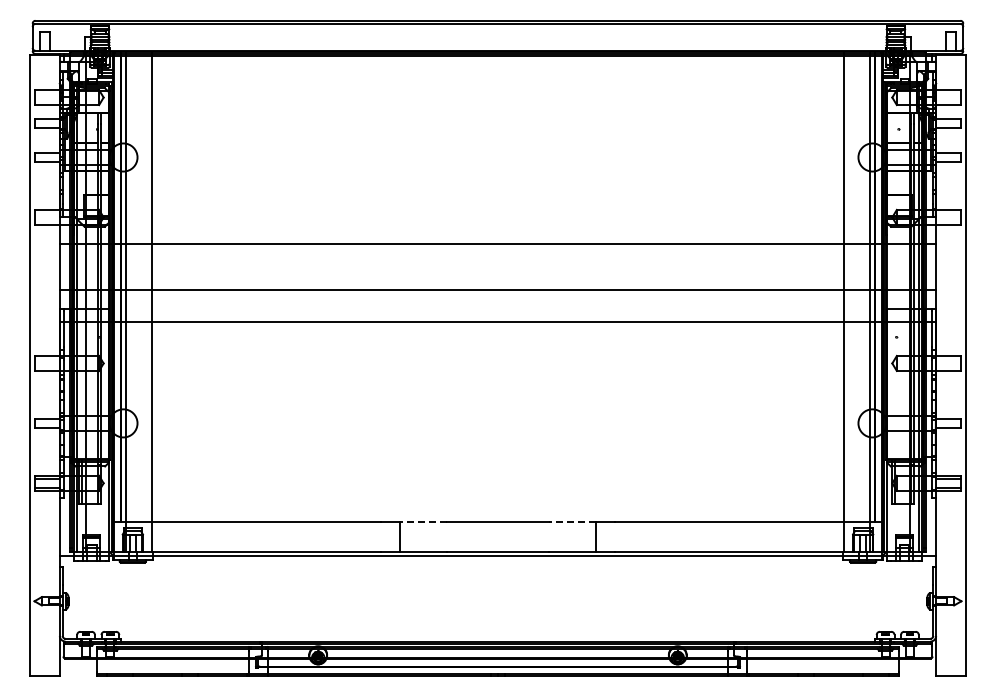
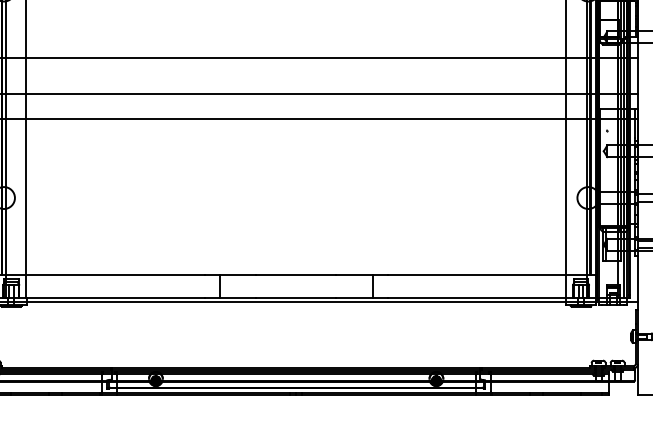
line: (422, 522) -> (237, 275), dashed -> solid
line: (572, 522) -> (354, 275), dashed -> solid

